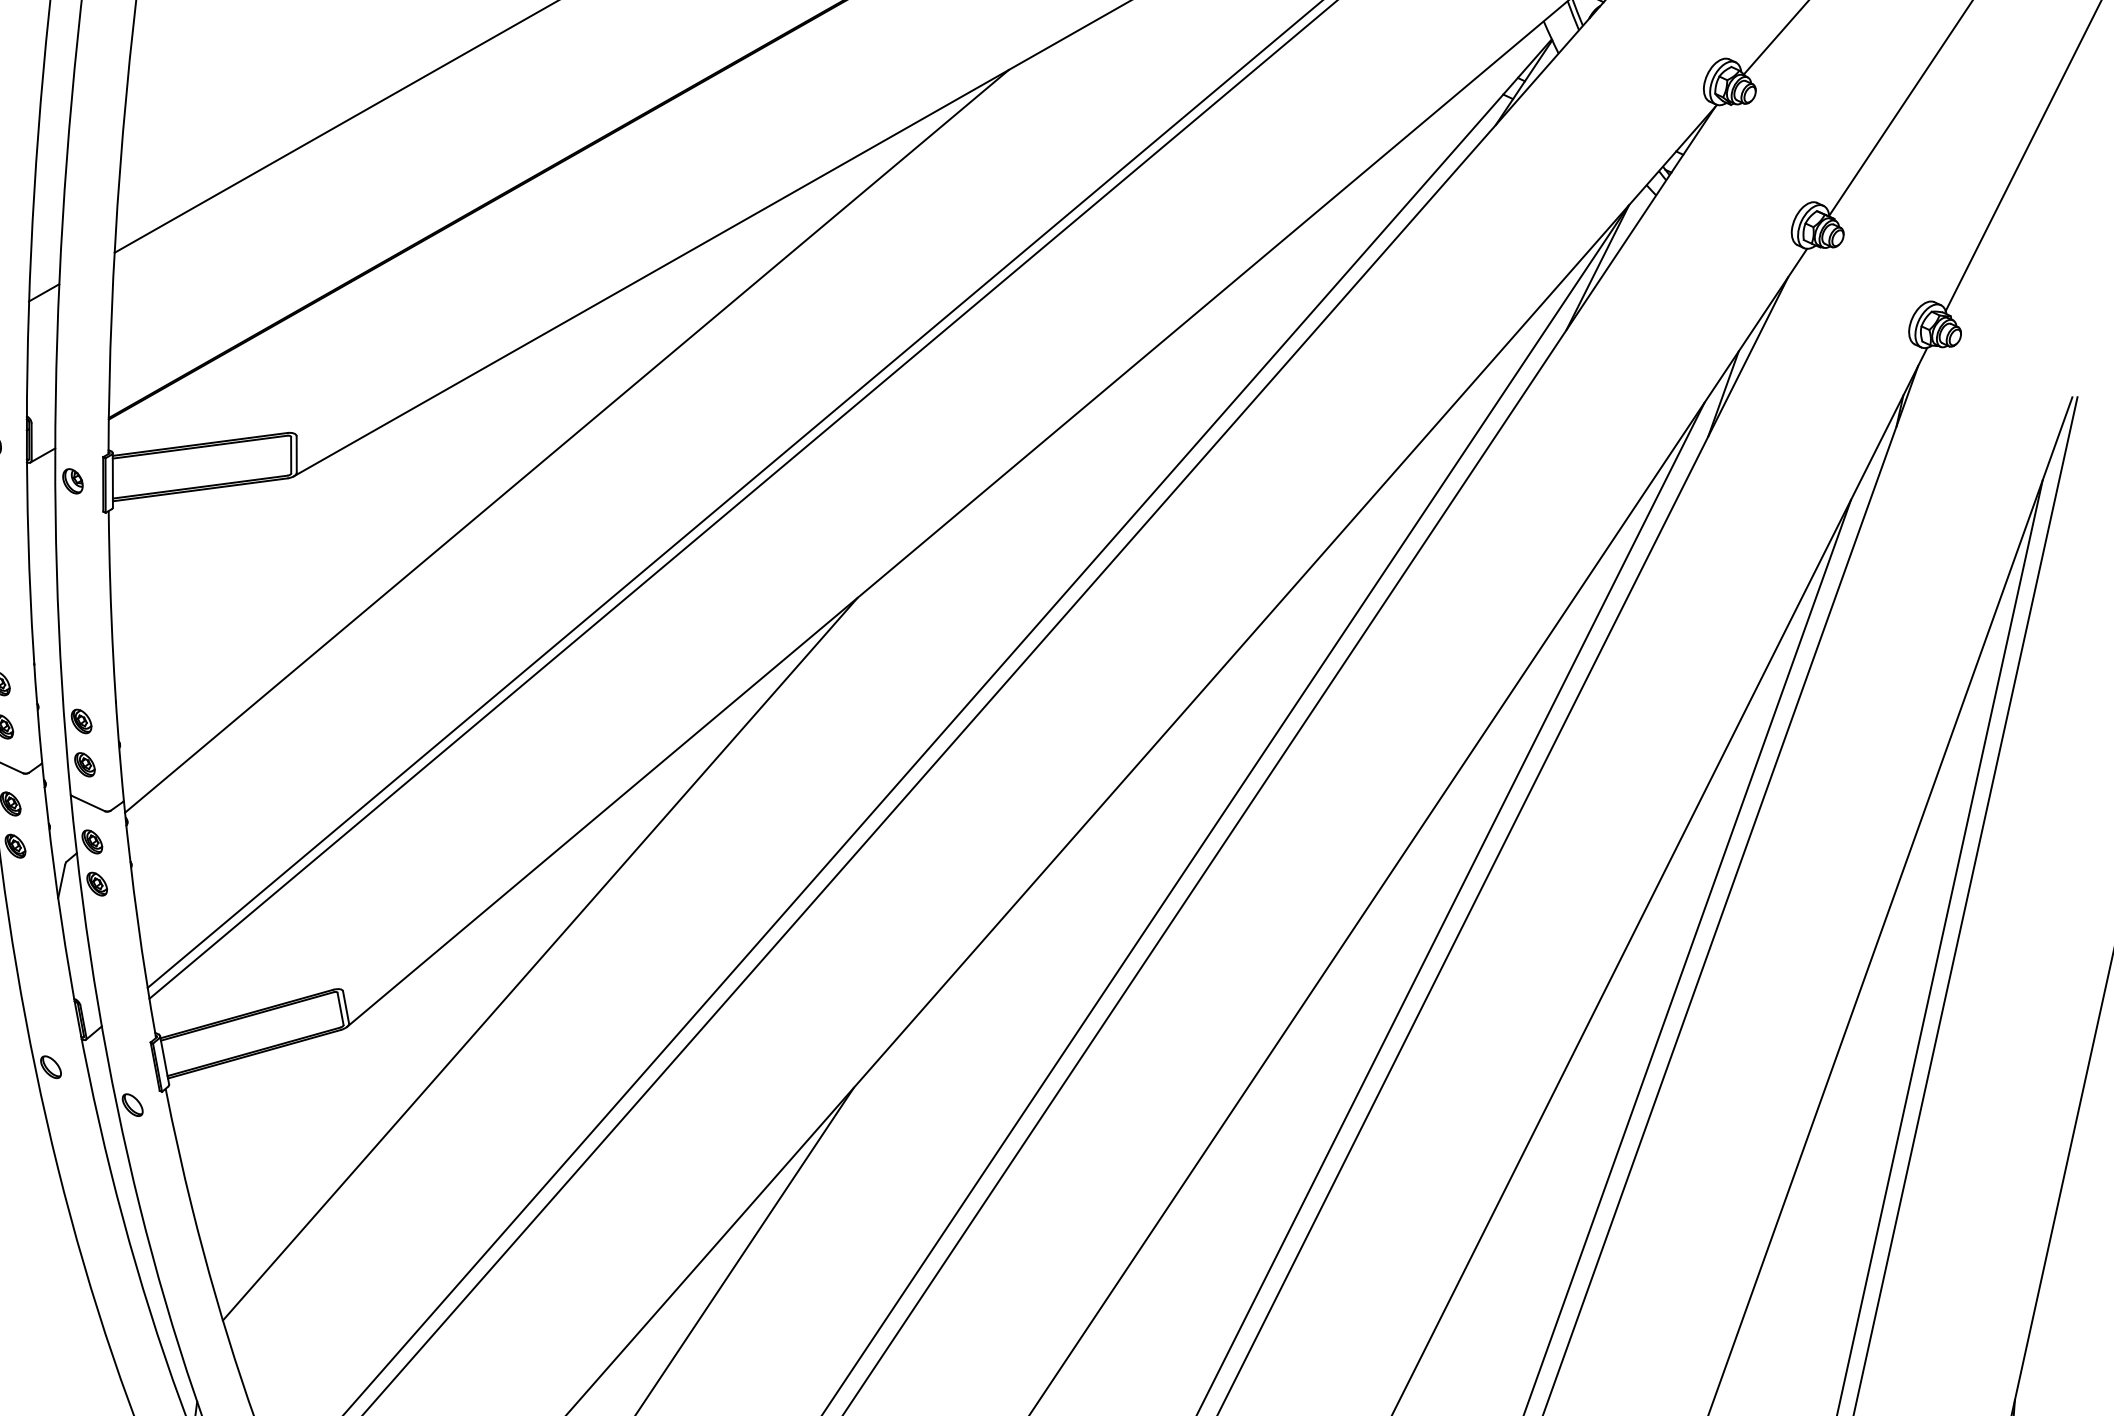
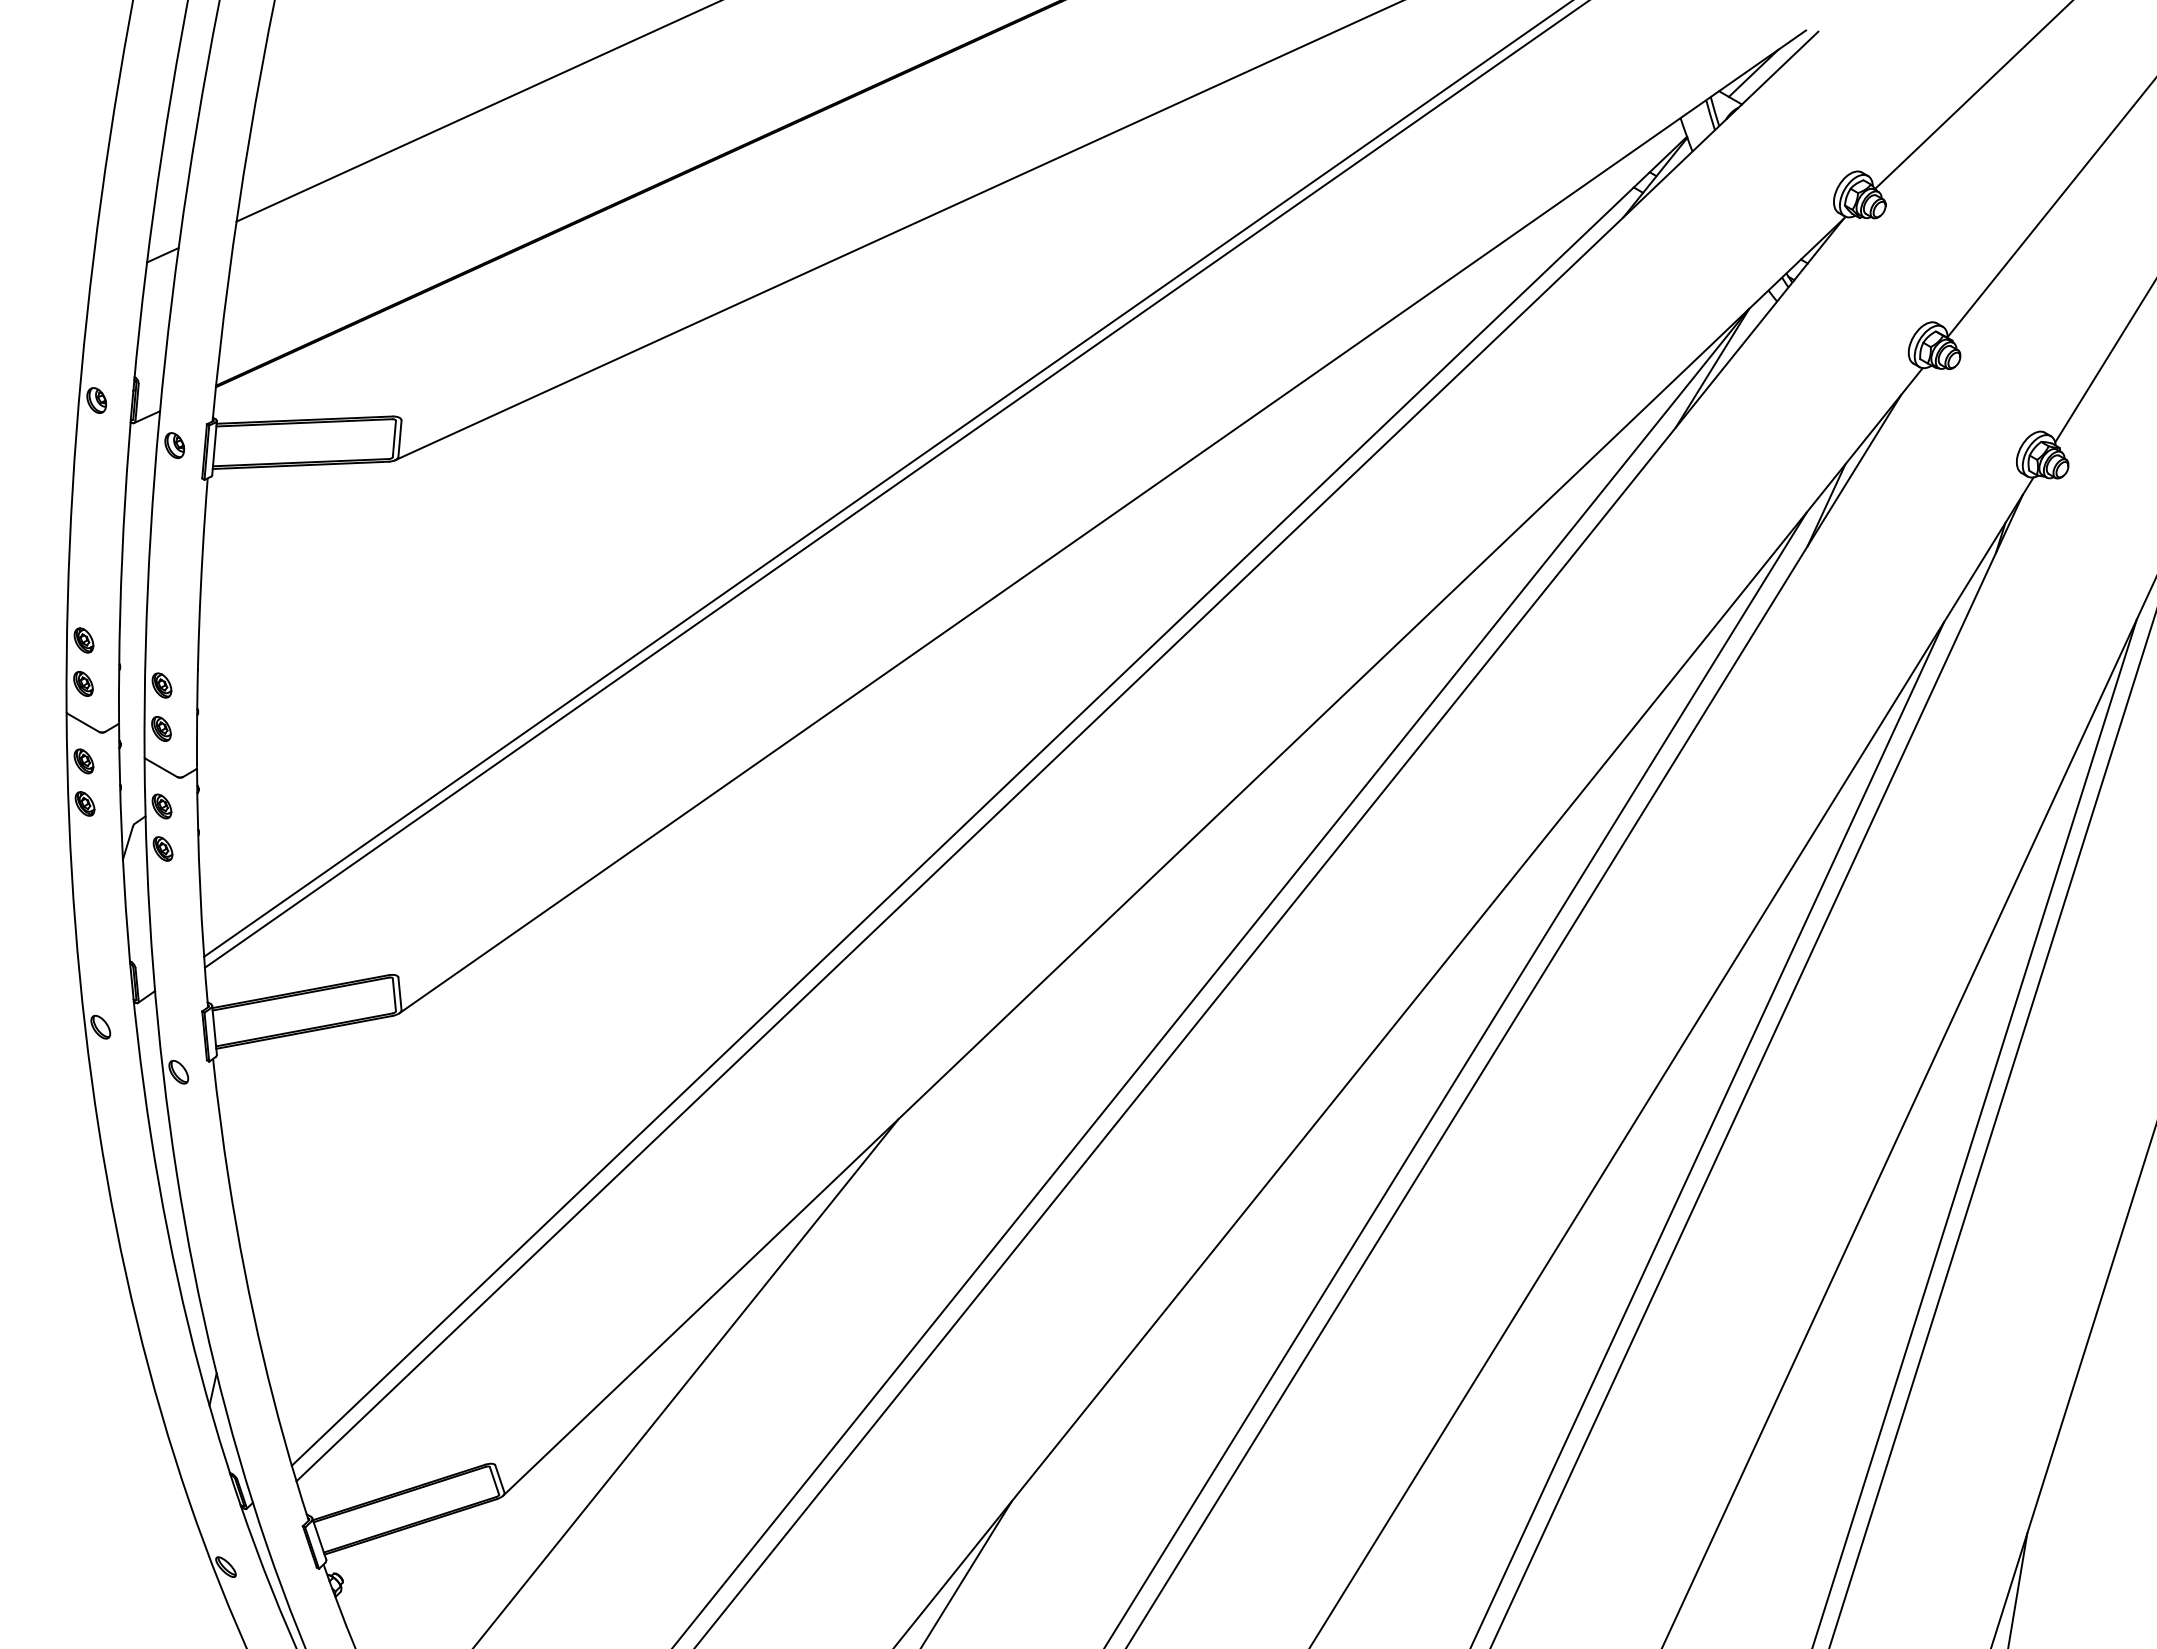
line: (567, 441) -> (670, 449), removed
line: (540, 958) -> (597, 962), removed

